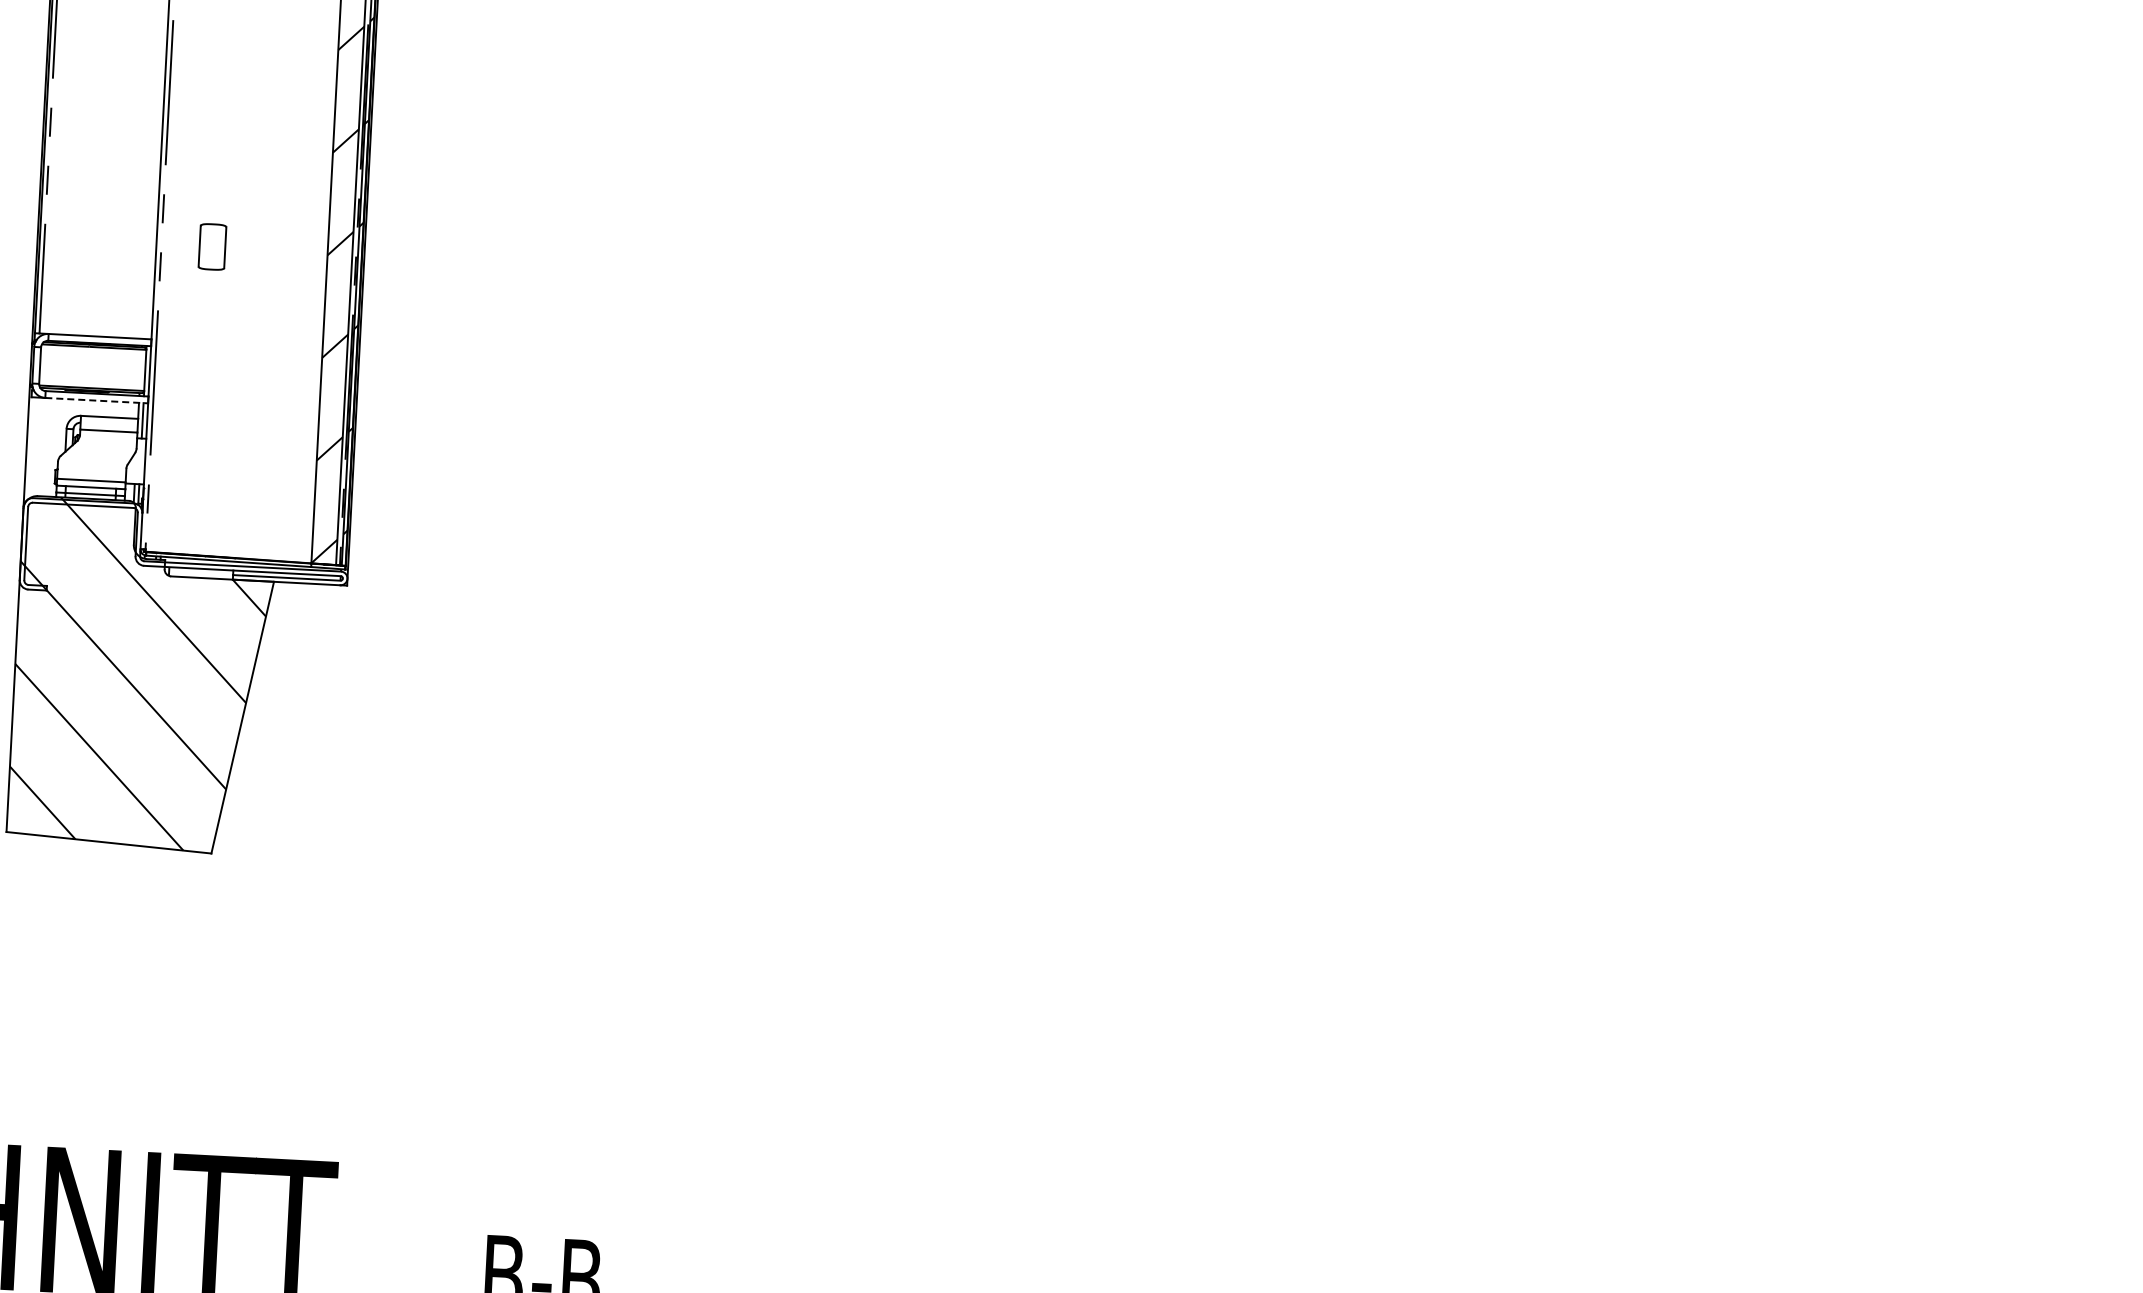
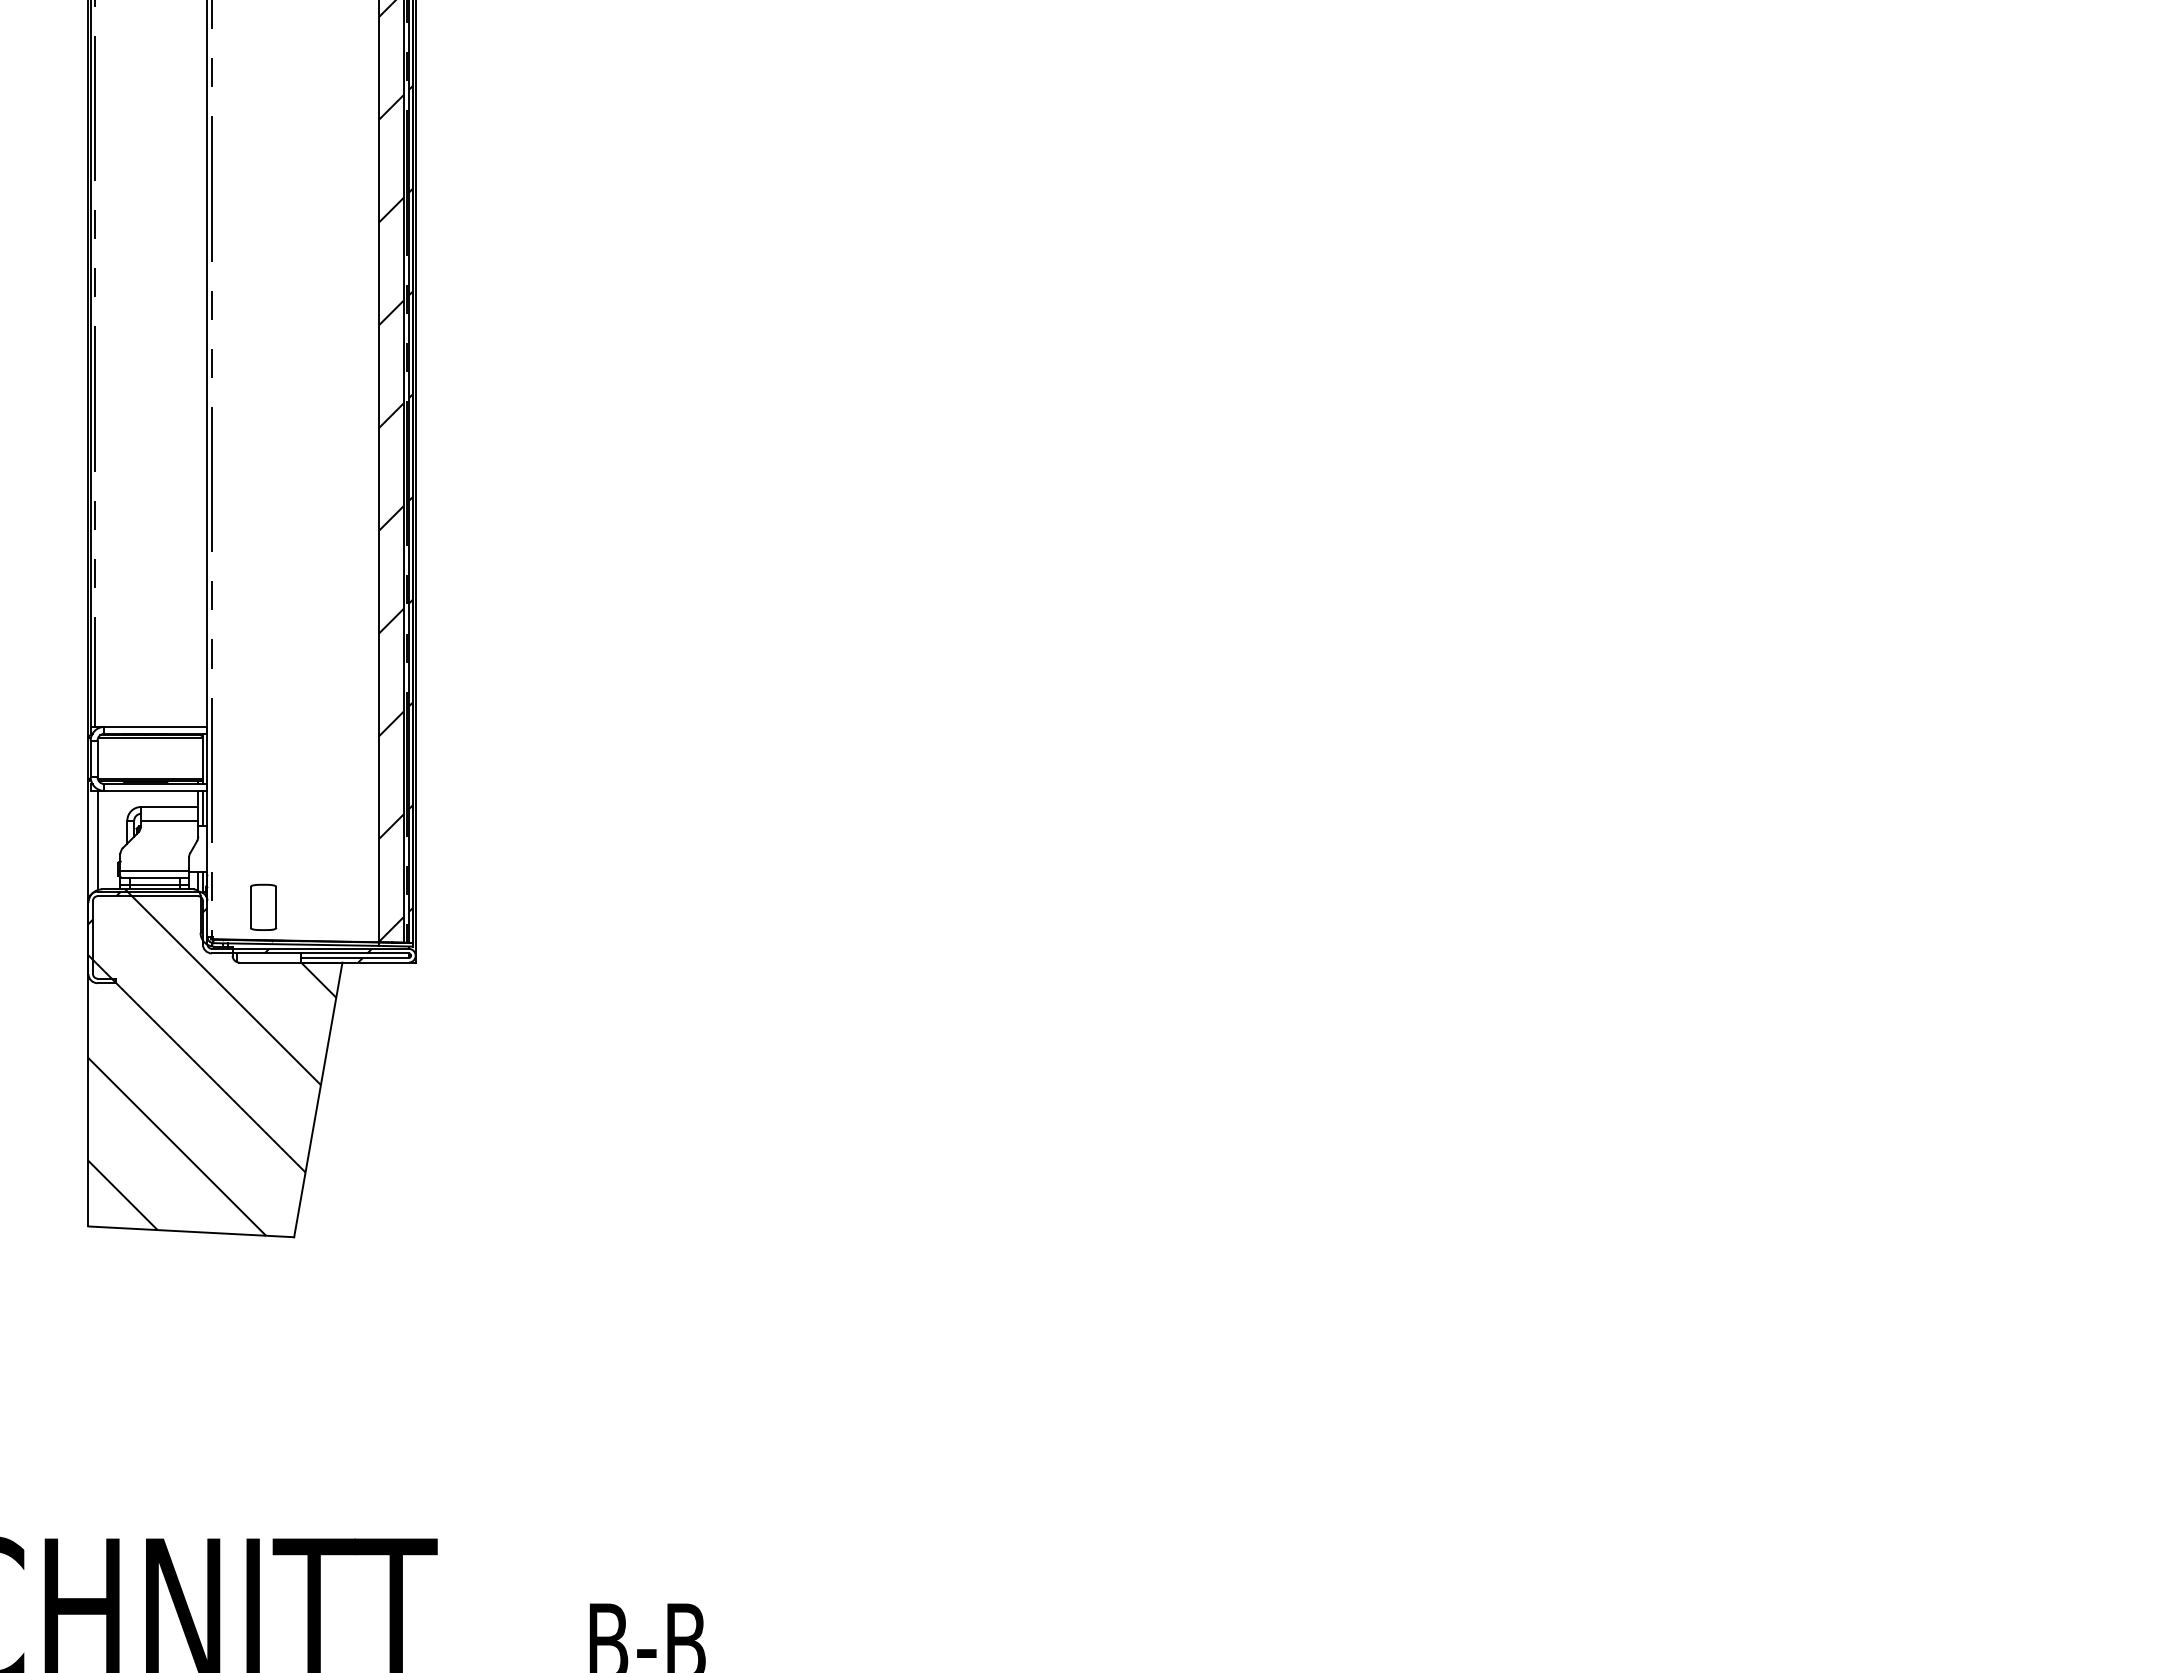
part: (212, 246) -> (263, 906), moved
line: (97, 400) -> (156, 790), dashed -> solid
line: (35, 447) -> (97, 840), added
hatch: (163, 539) -> (229, 926), added

